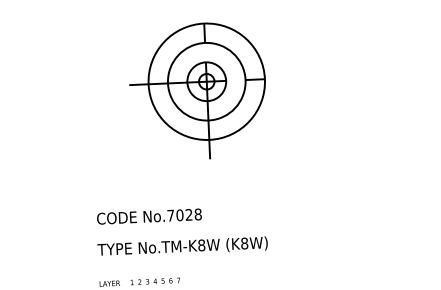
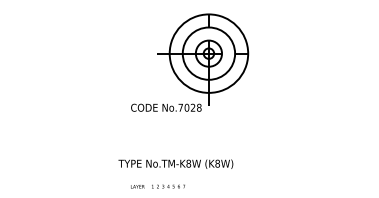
text: (149, 216) -> (166, 107), moved
text: (182, 245) -> (175, 163), moved

